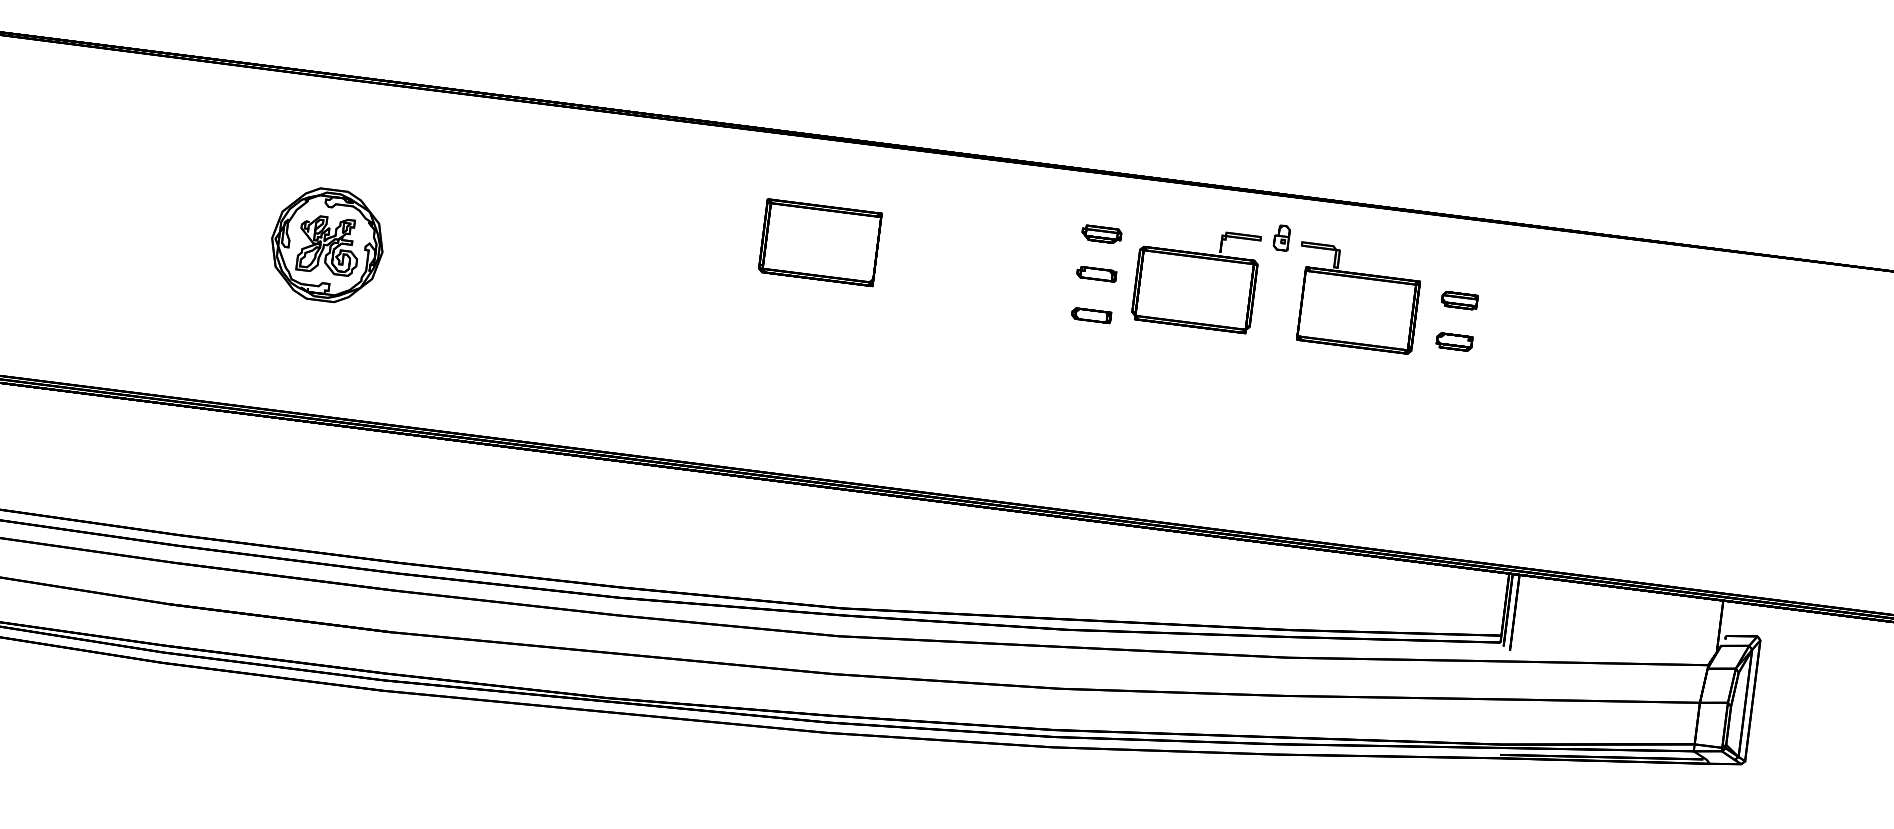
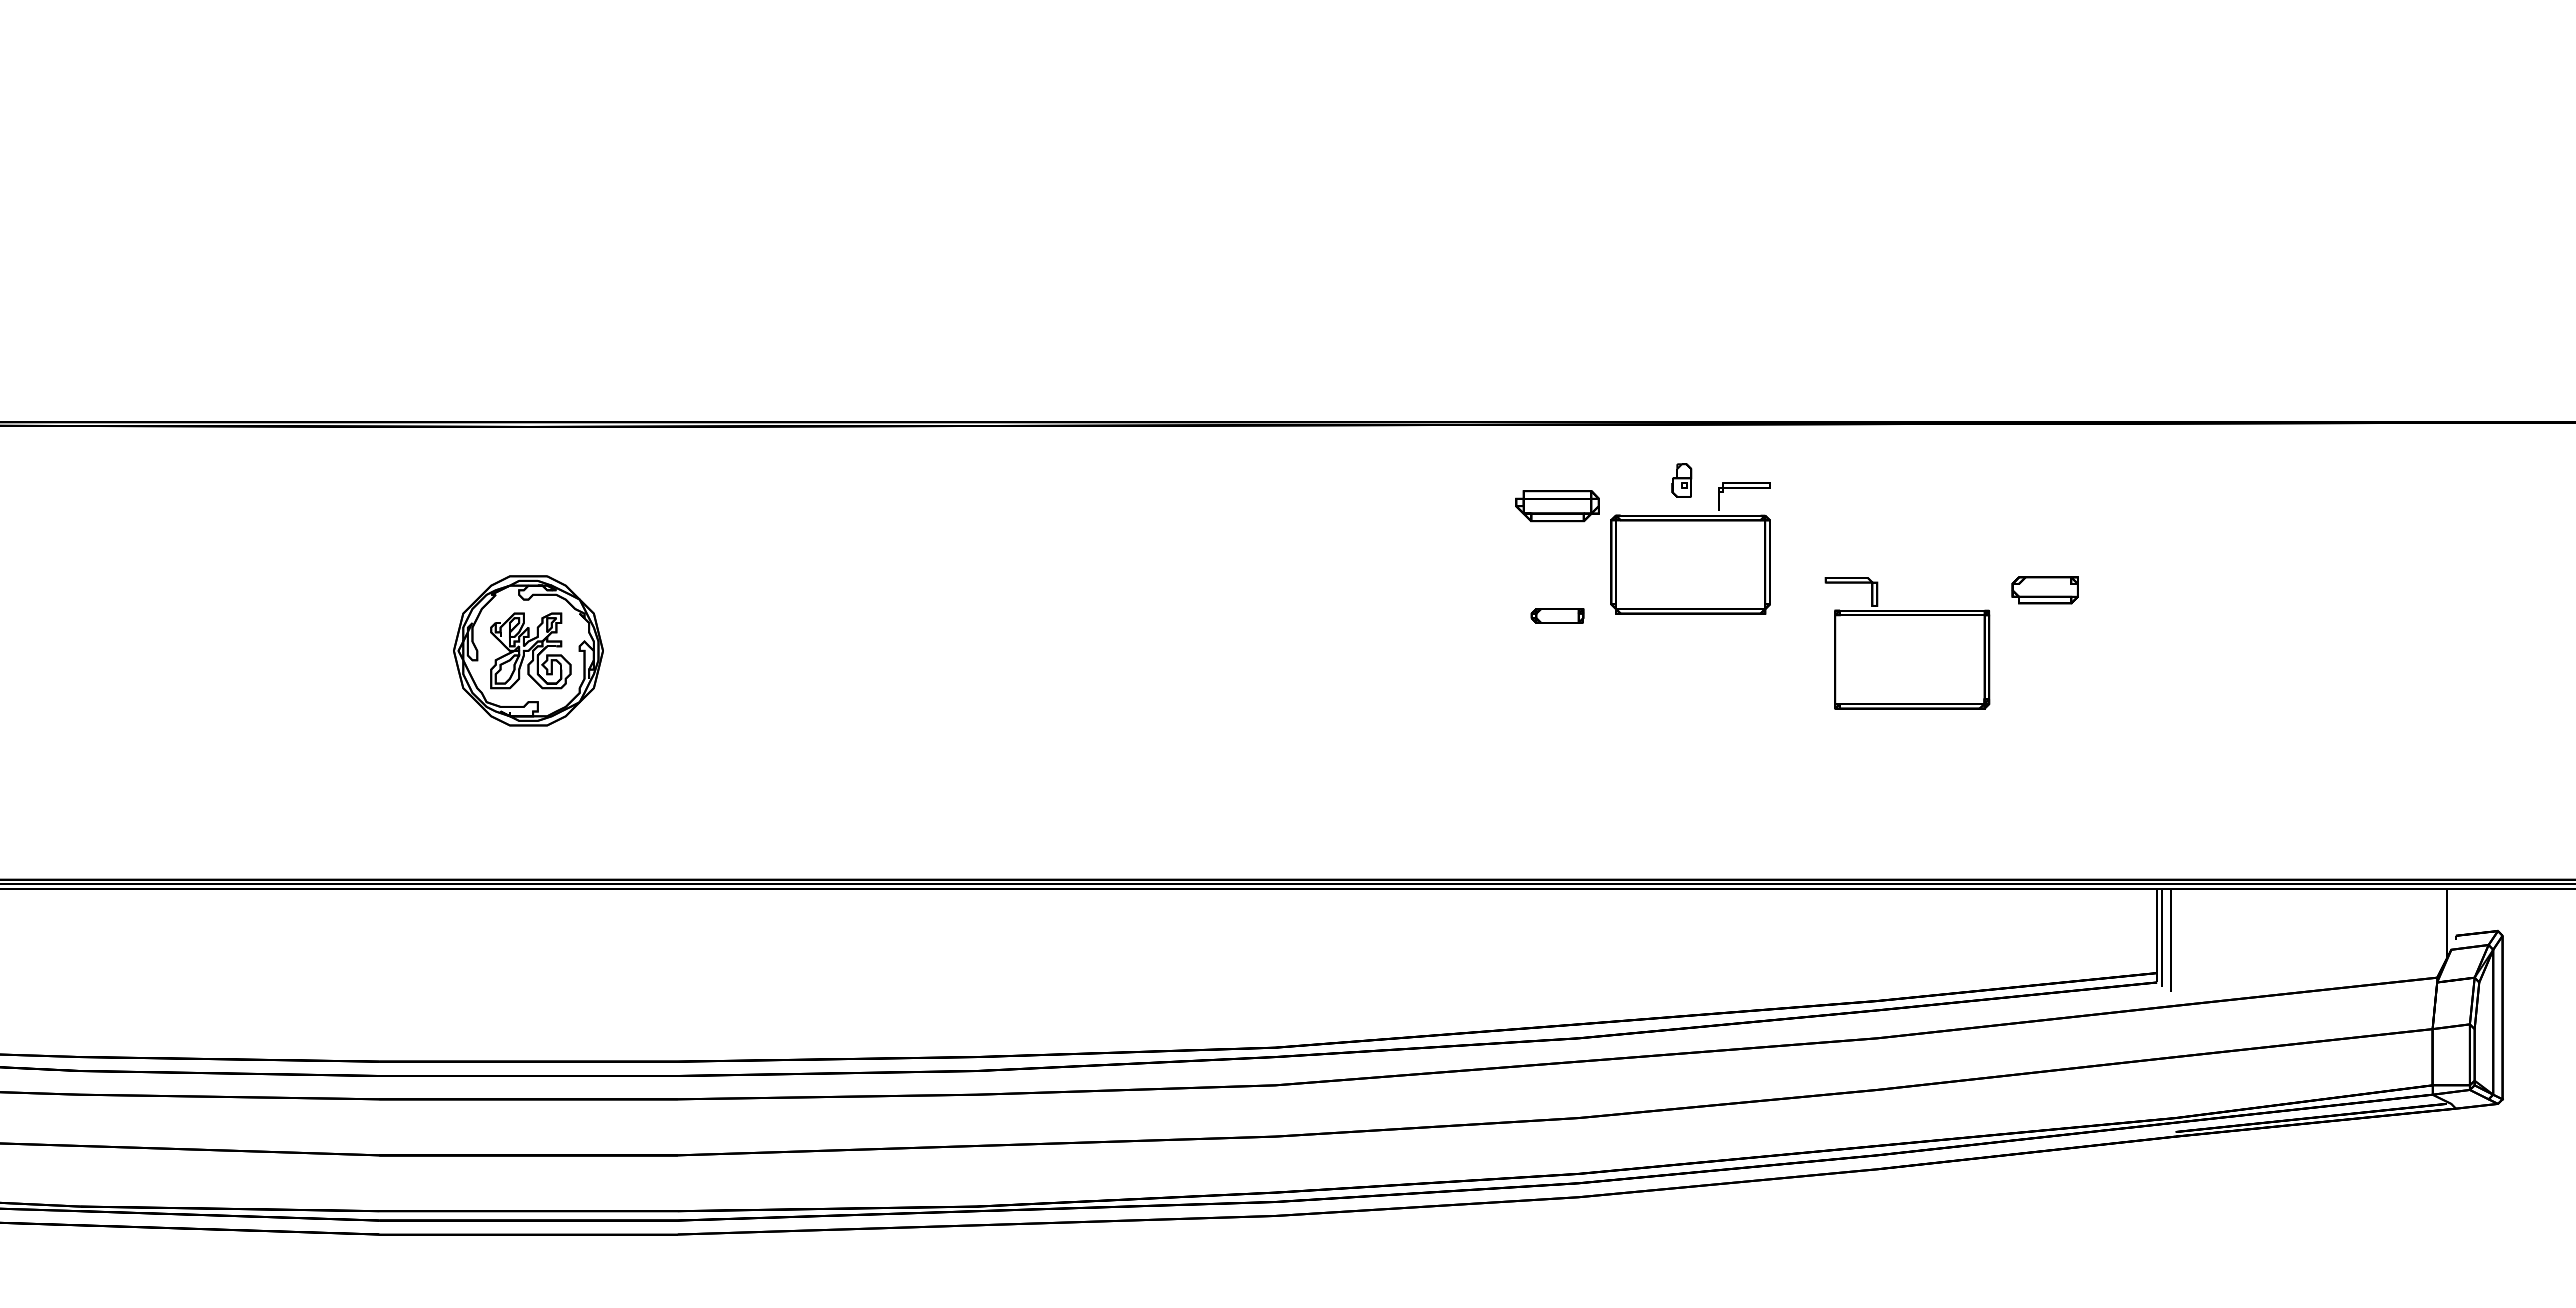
part: (1101, 234) -> (1557, 506), size x1.6
part: (1281, 237) -> (1681, 480), moved
part: (820, 242) -> (1184, 564), removed
part: (1096, 273) -> (1557, 559), removed
part: (1356, 298) -> (1907, 643), moved
part: (1459, 300) -> (2044, 533), removed
part: (1454, 341) -> (2044, 589), size x1.4

